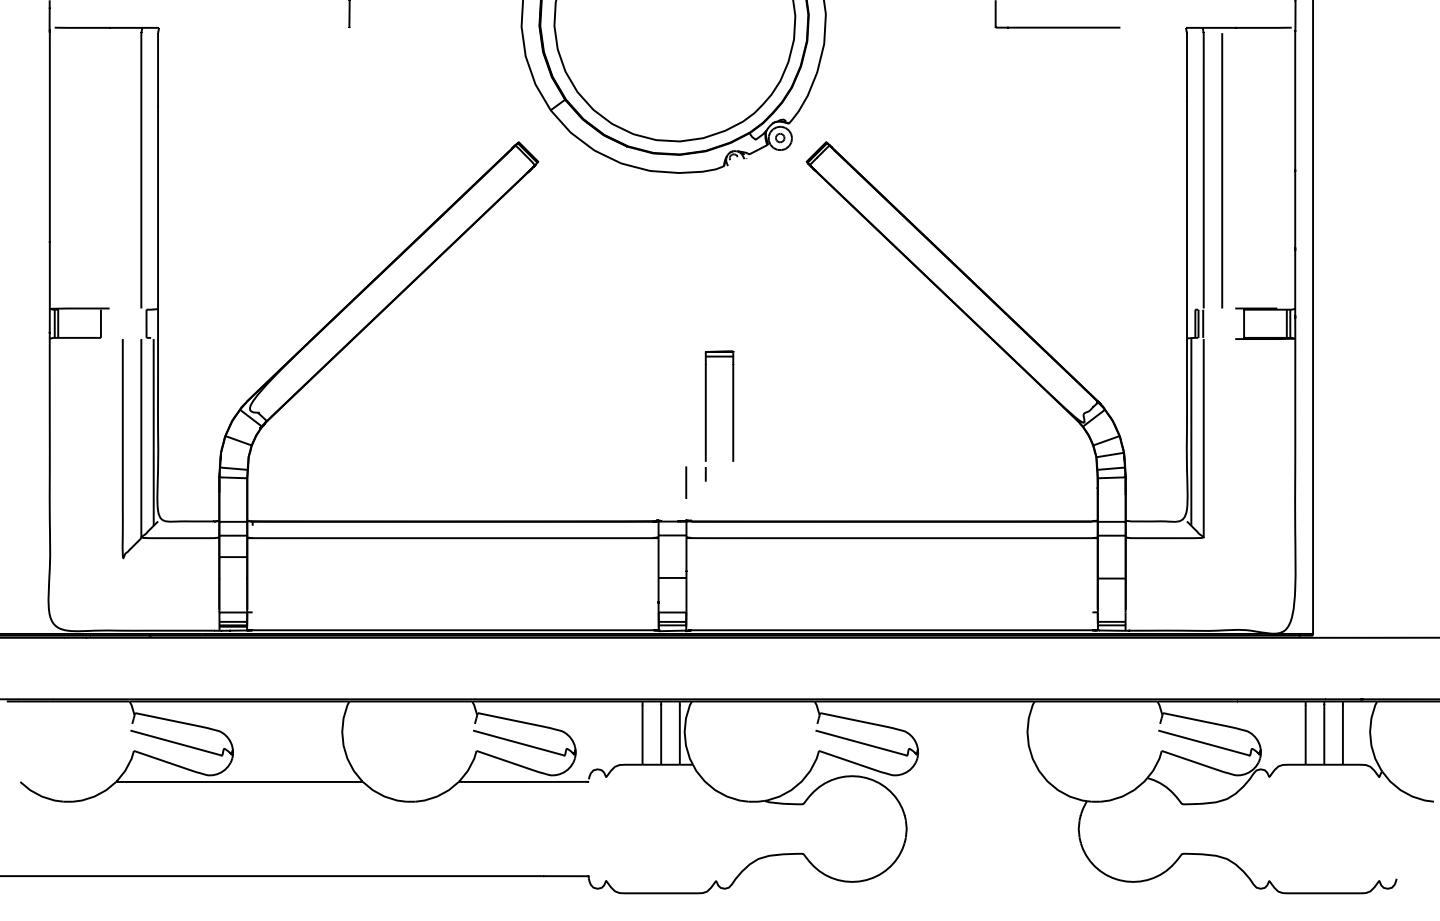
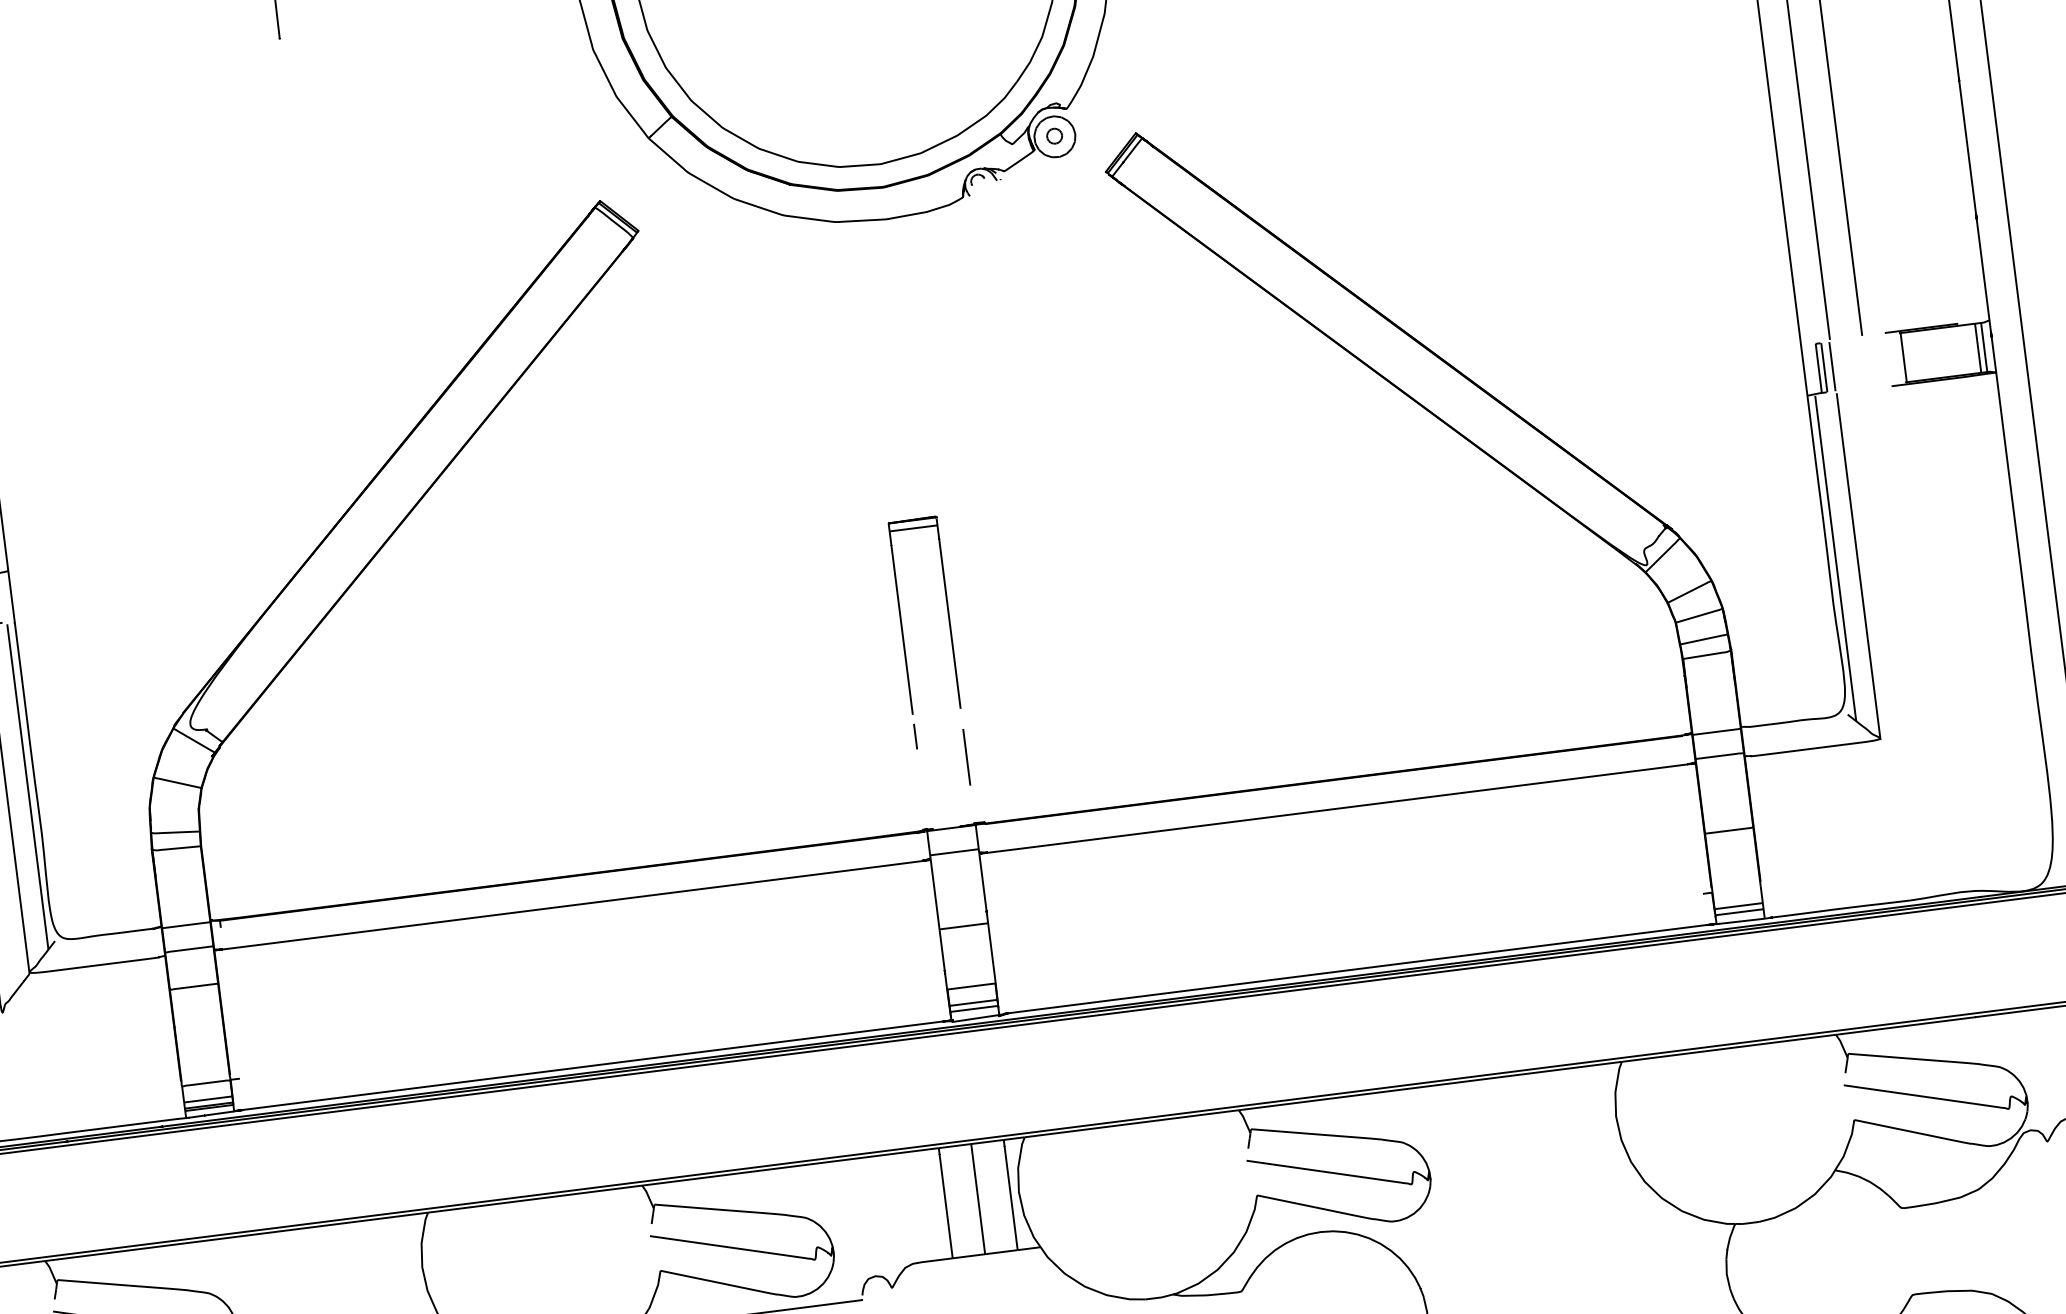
part: (706, 415) -> (903, 633), moved

